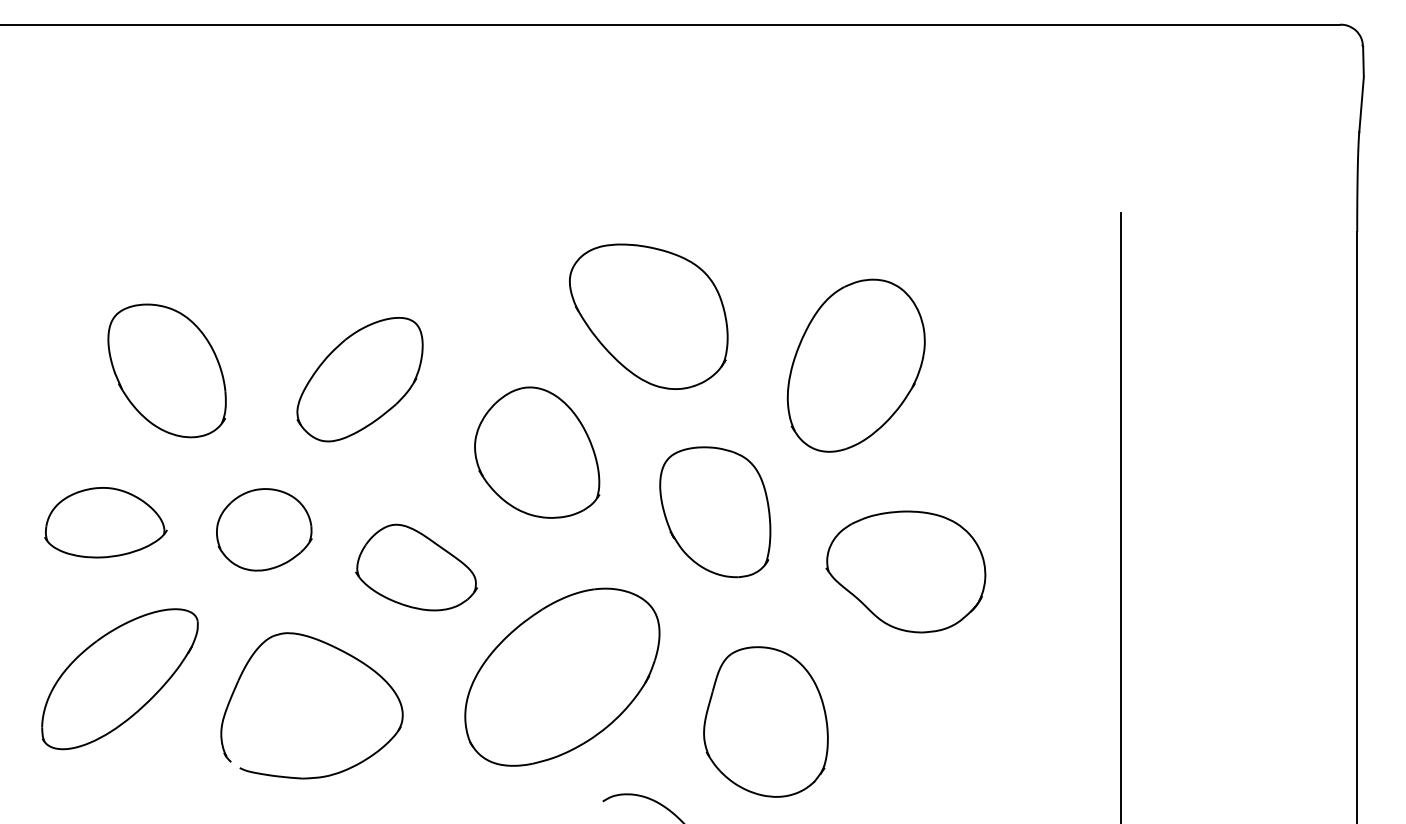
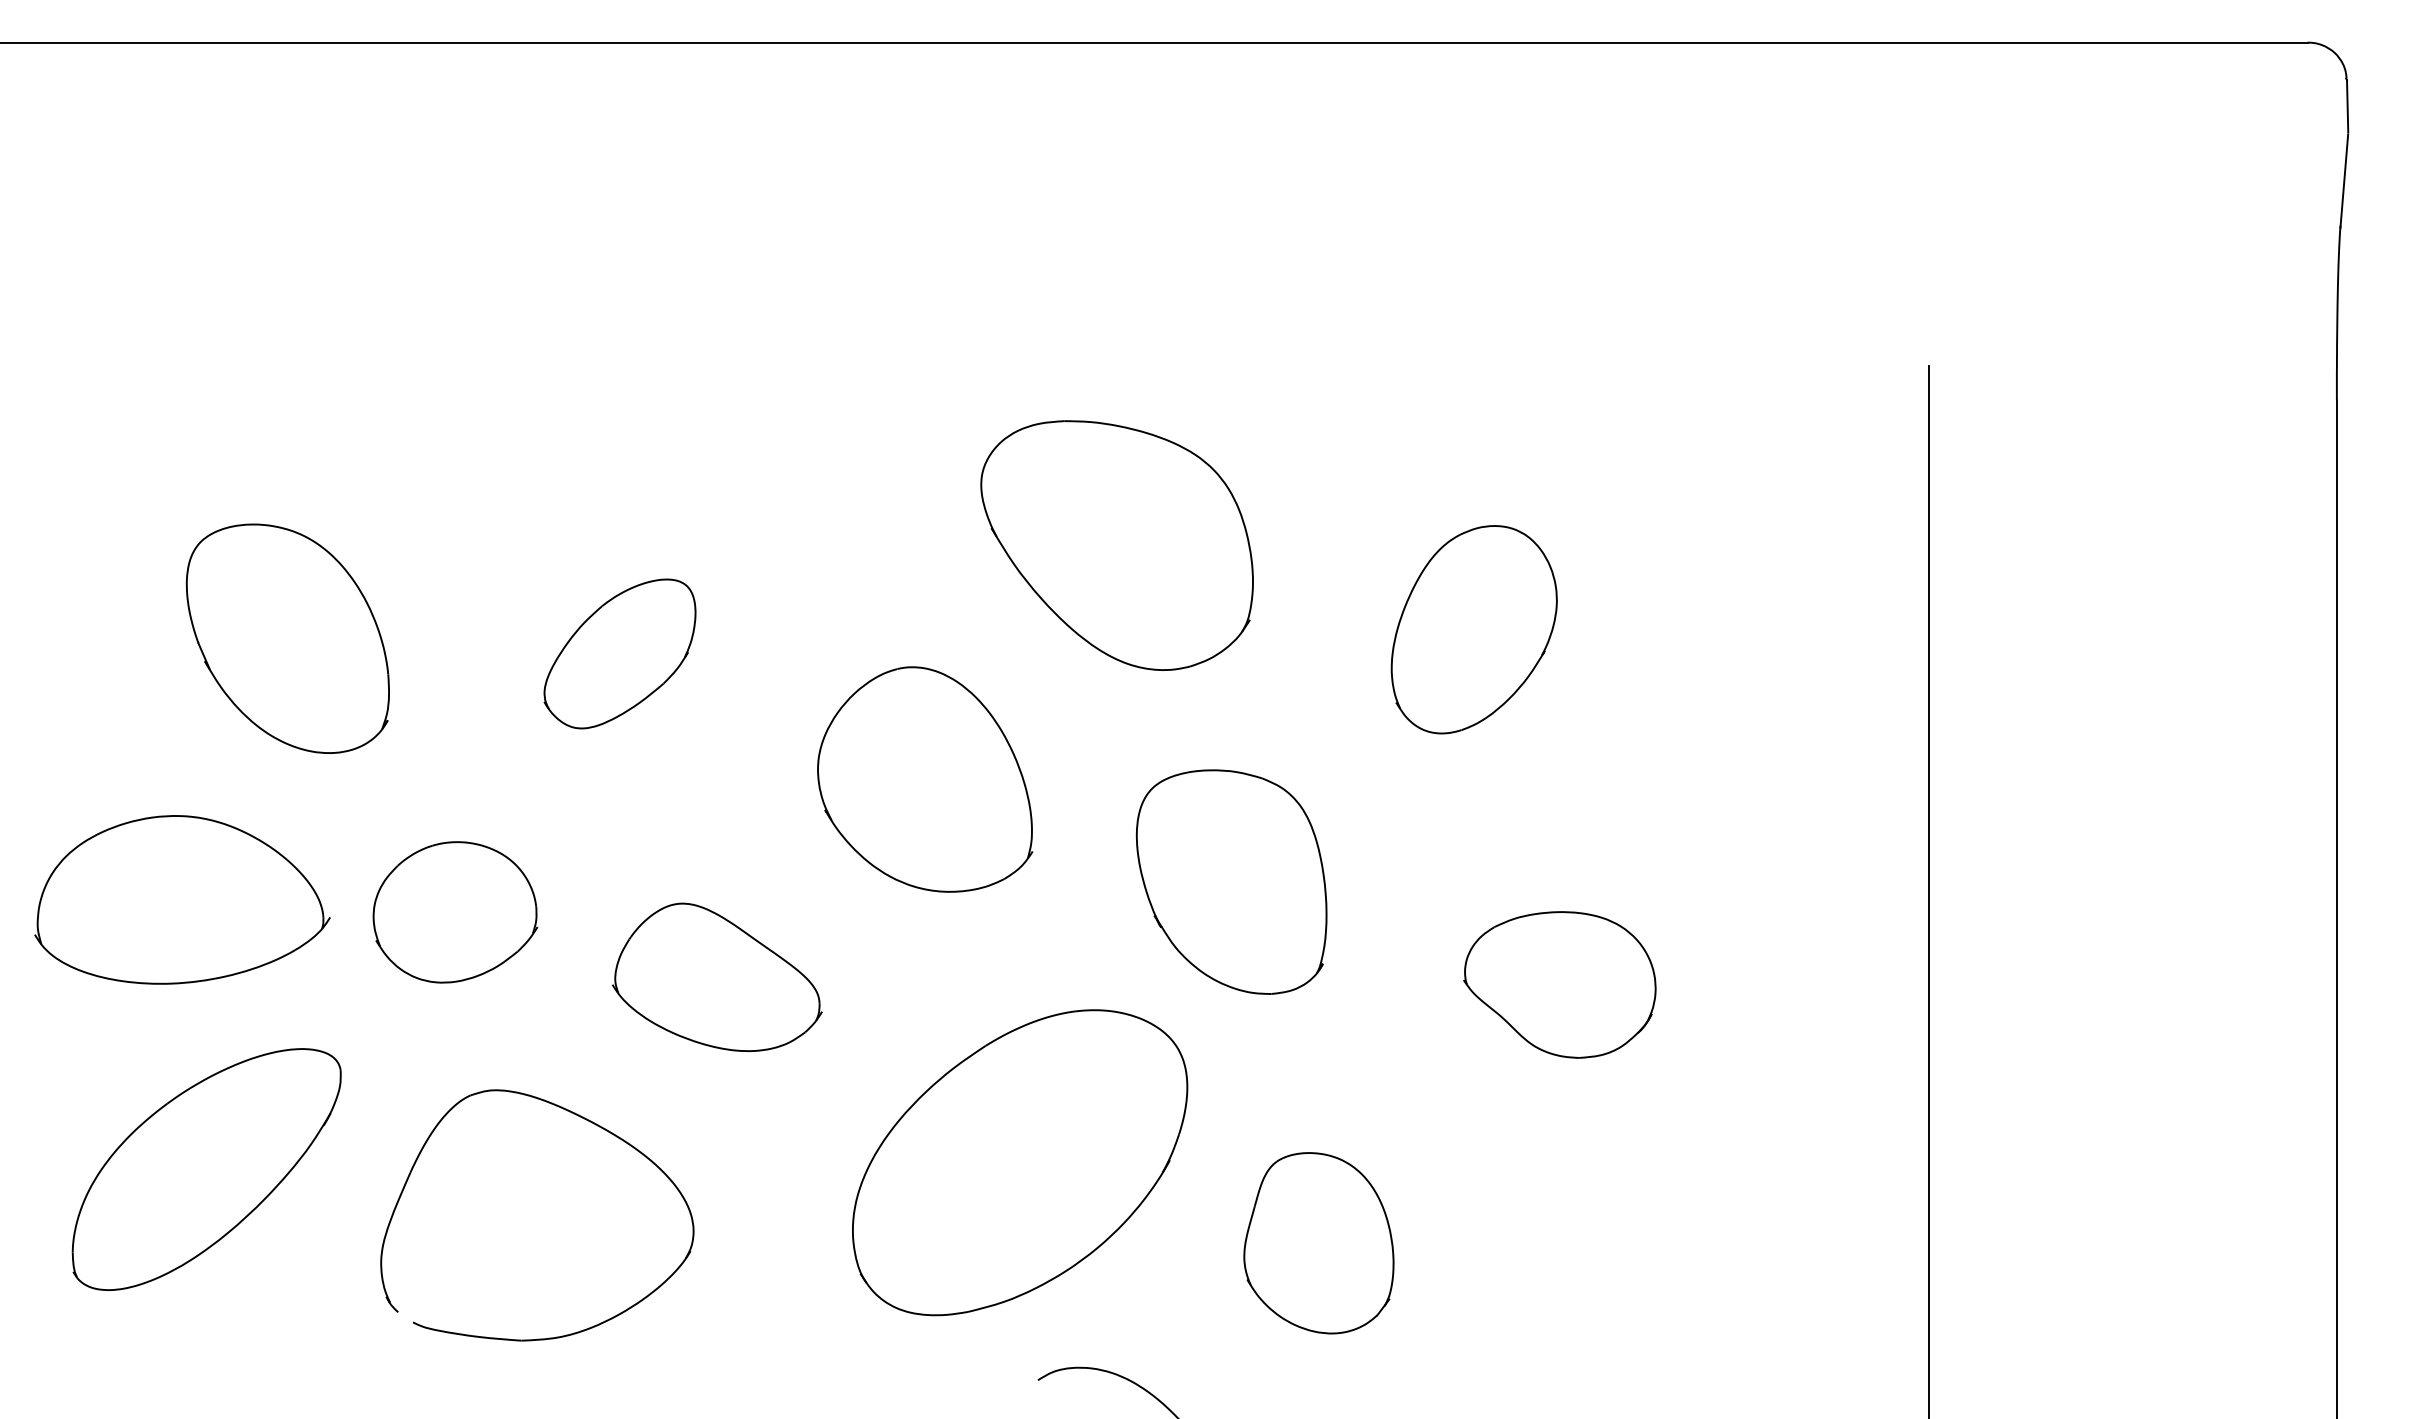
part: (855, 365) -> (1473, 629), size x0.7
part: (359, 379) -> (619, 653), size x0.7
part: (105, 522) -> (181, 899), size x1.4
part: (905, 571) -> (1559, 984), size x0.7
part: (562, 676) -> (1020, 1161), moved
part: (765, 721) -> (1318, 1242), size x0.7

